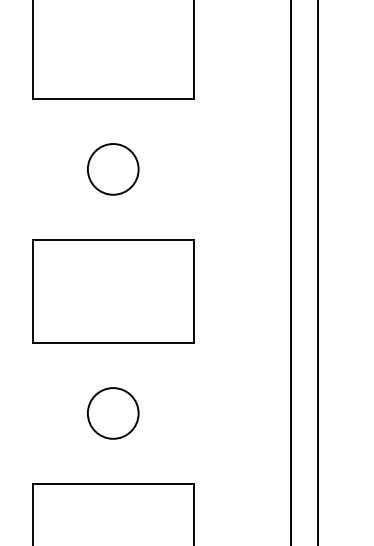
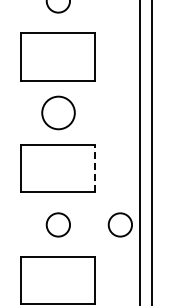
circle: (111, 168) -> (57, 112), size x1.4
line: (194, 290) -> (95, 168), solid -> dashed
circle: (246, 412) -> (119, 224), added

